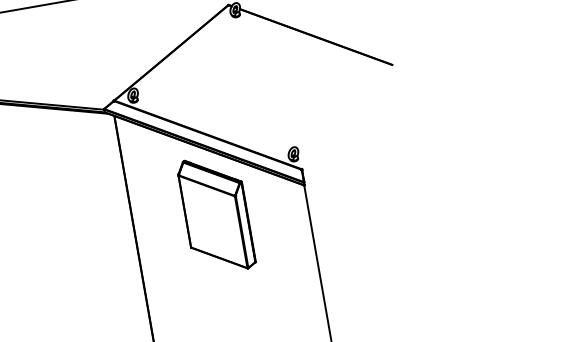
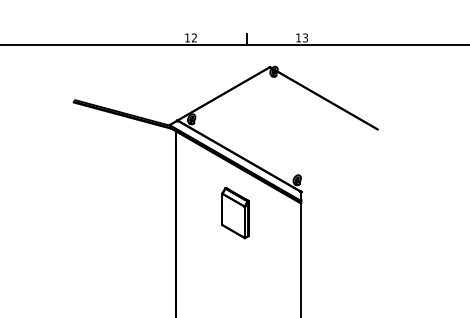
part: (216, 213) -> (235, 212), size x0.6

